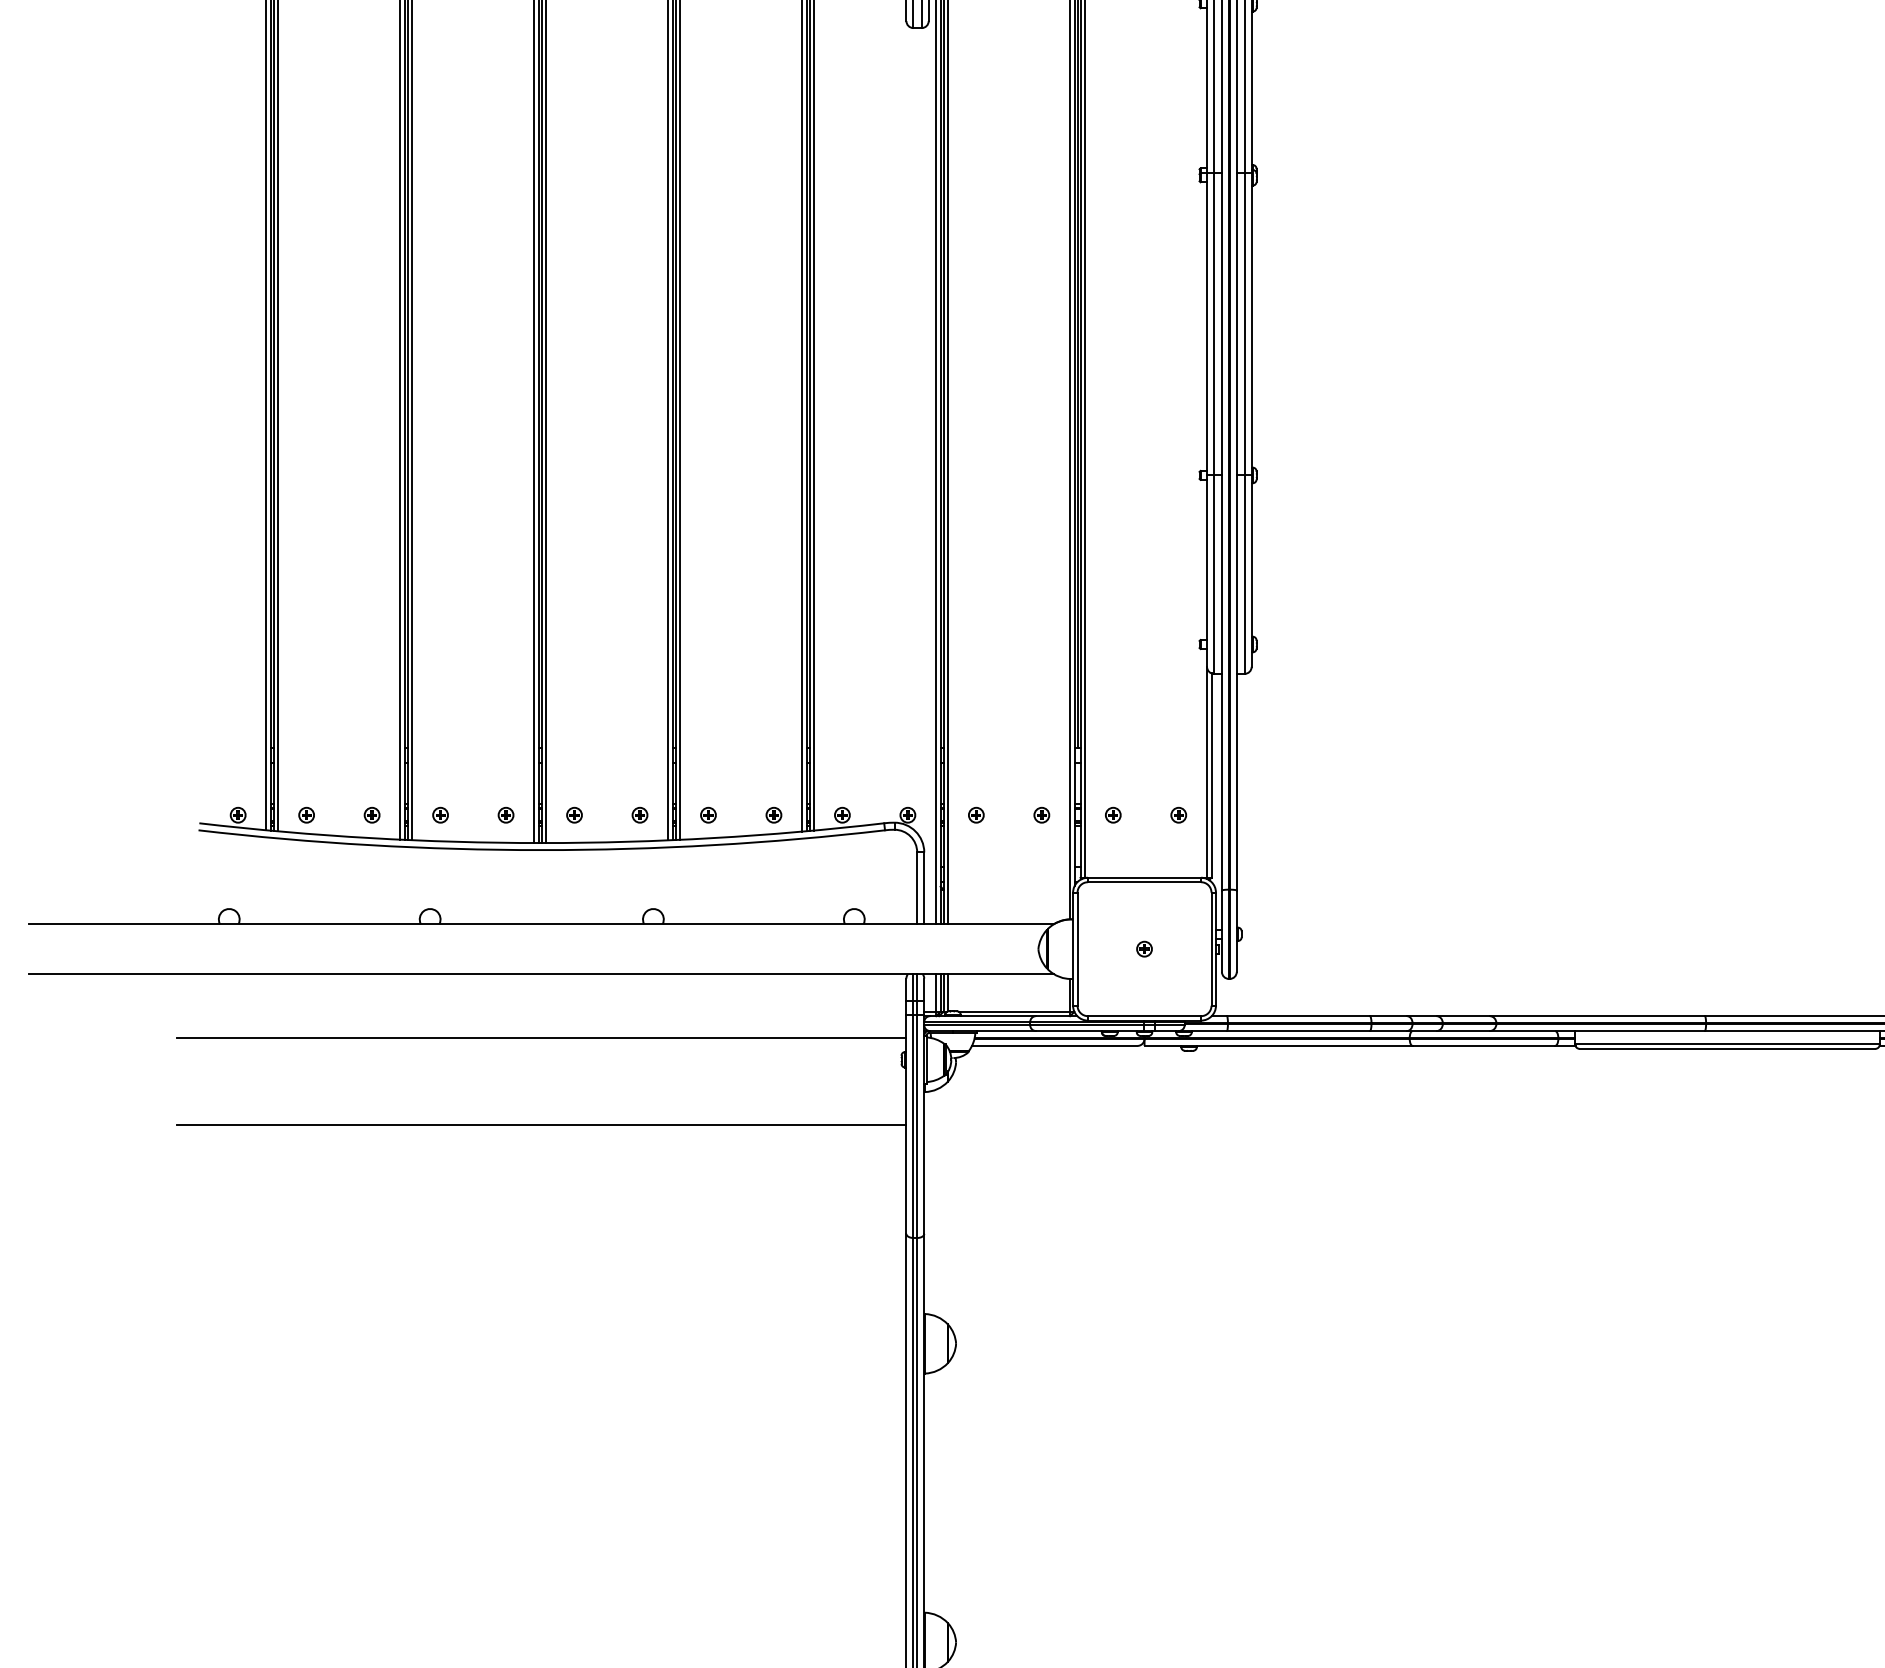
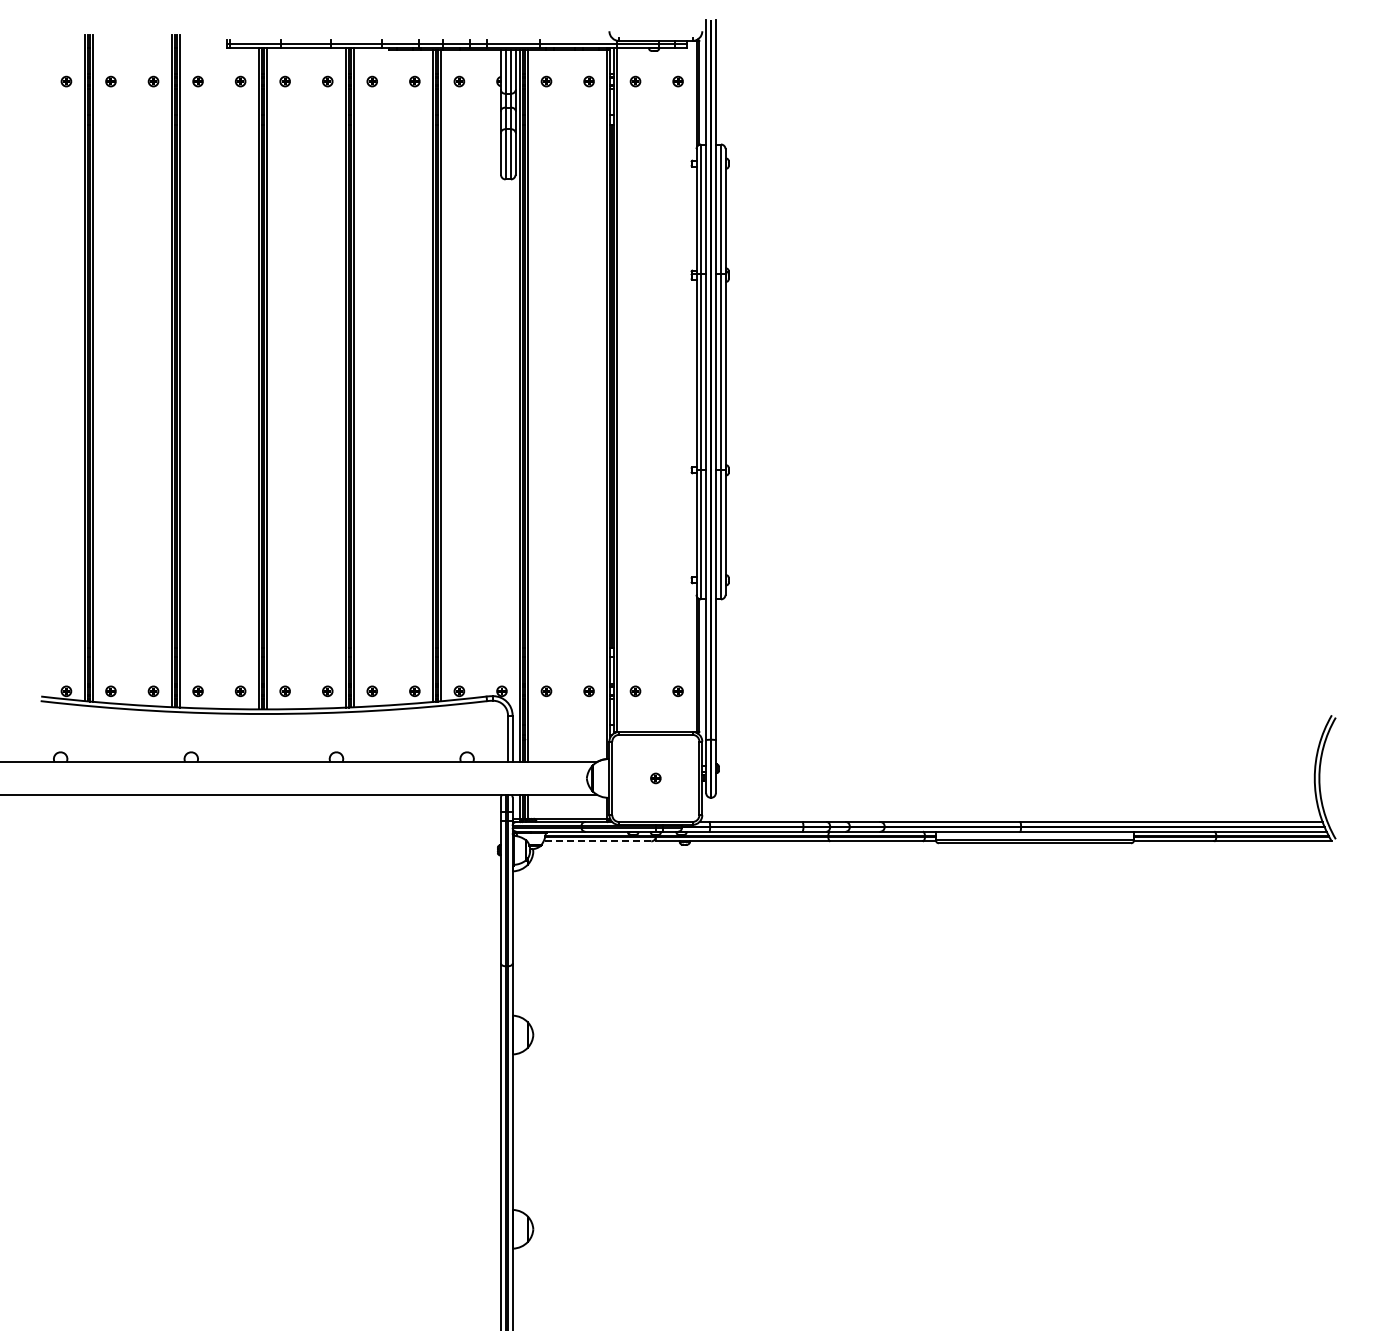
line: (541, 1038) -> (263, 836), removed
line: (1054, 1046) -> (597, 841), solid -> dashed
line: (541, 1124) -> (263, 892), removed

